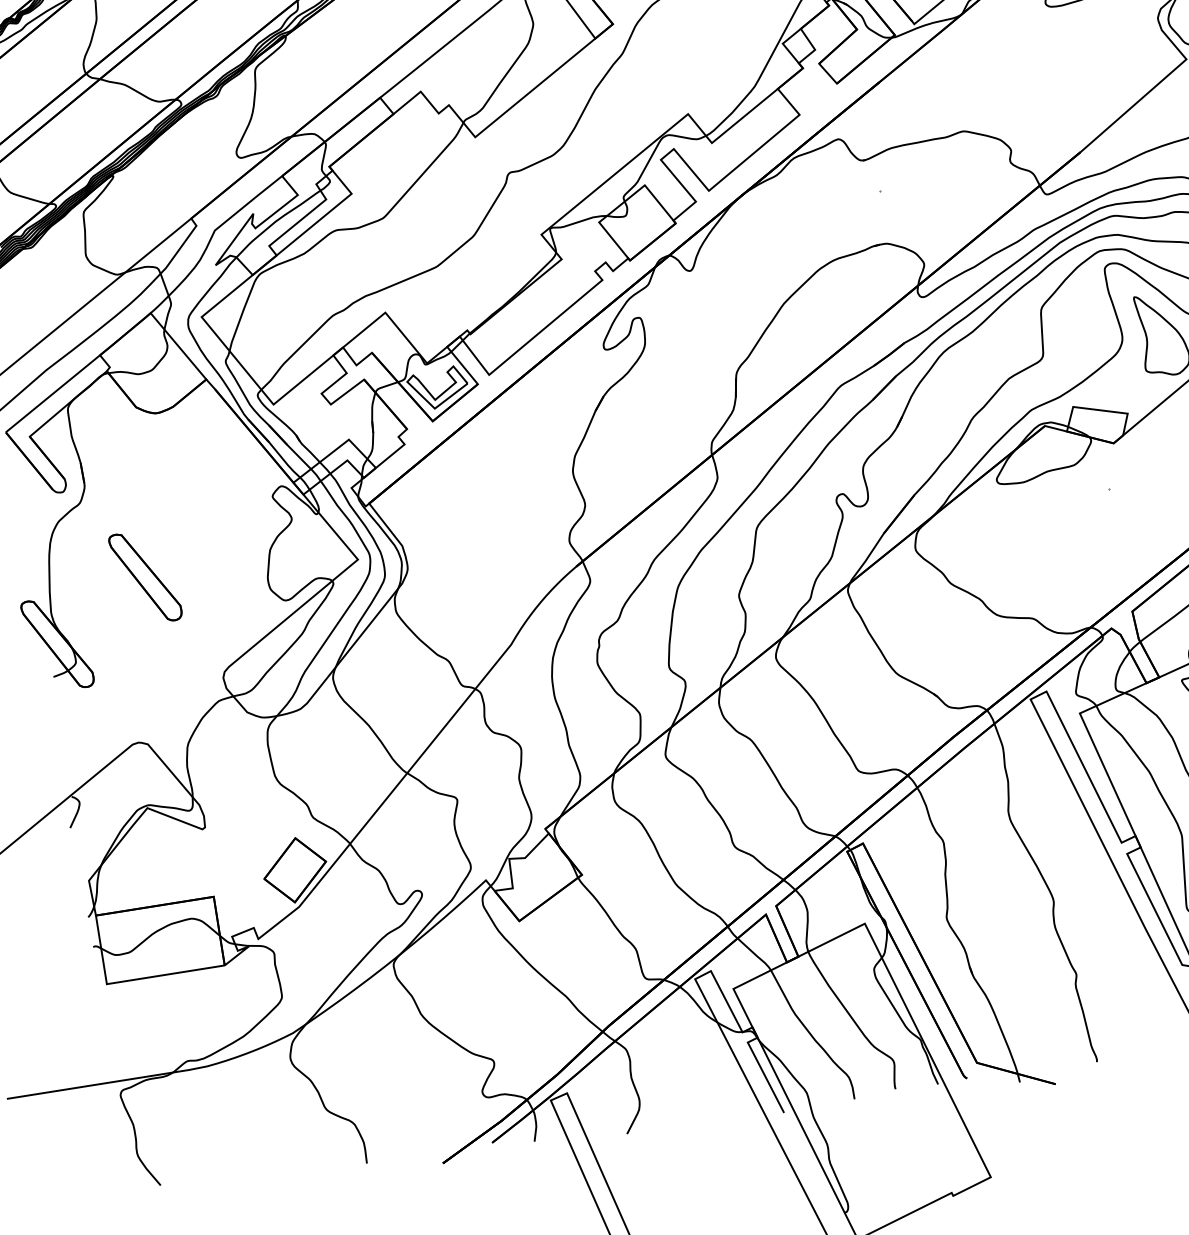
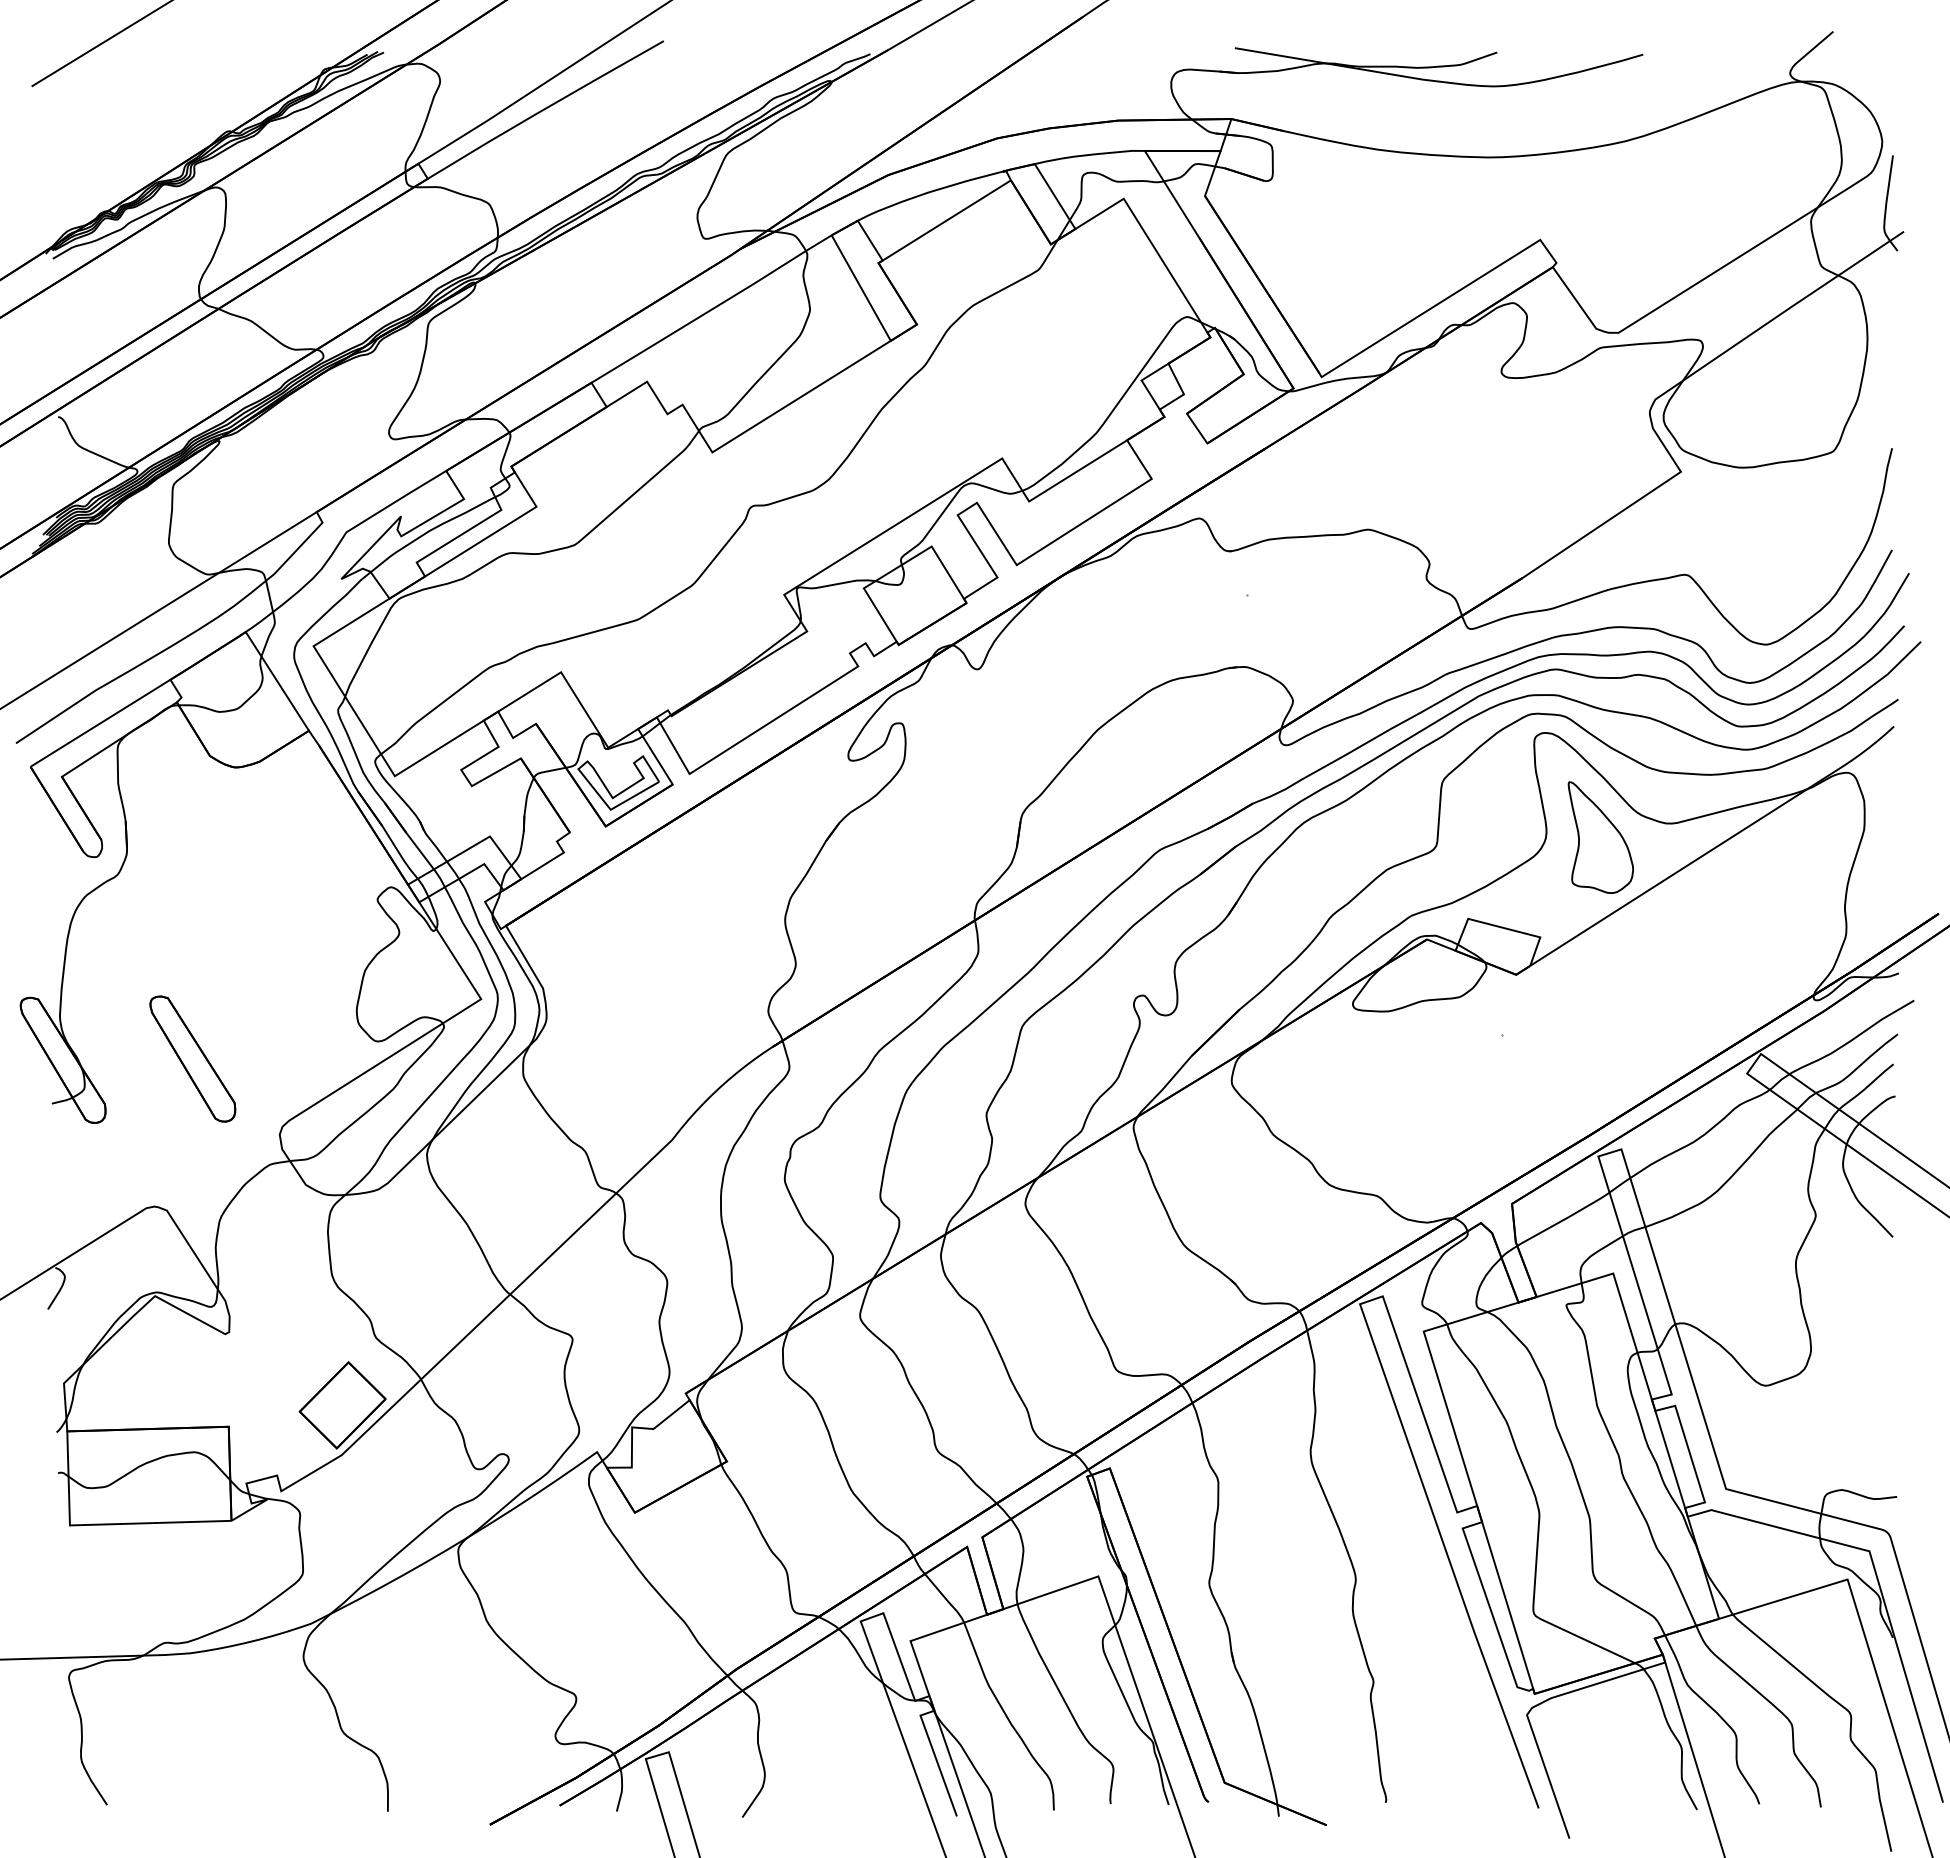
part: (145, 577) -> (192, 1058), moved

